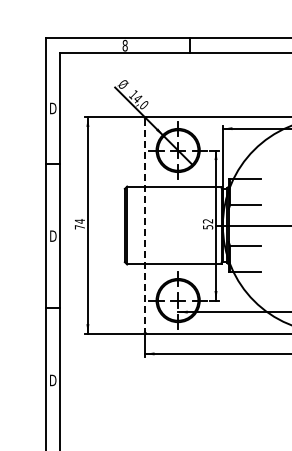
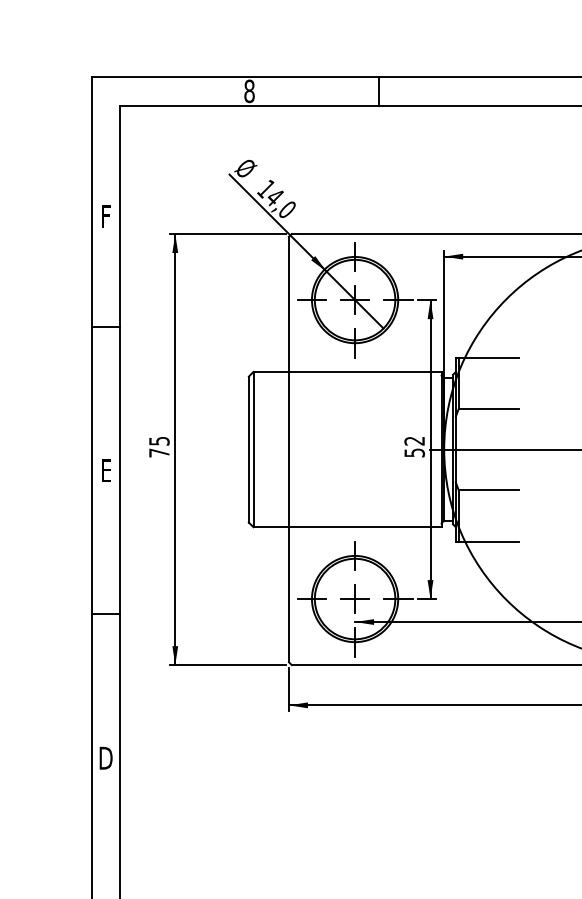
text: (53, 108) -> (106, 216), D -> F
text: (79, 221) -> (158, 441), 74 -> 75
line: (144, 225) -> (288, 449), dashed -> solid
text: (53, 235) -> (106, 469), D -> E

